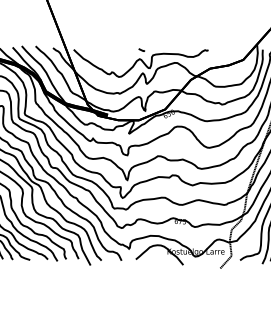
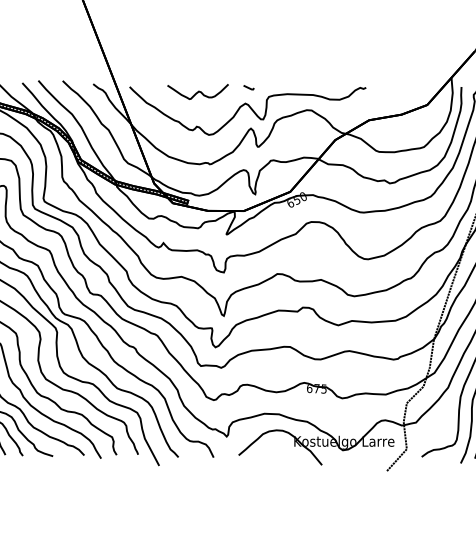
curve: (112, 52) -> (197, 91), added

